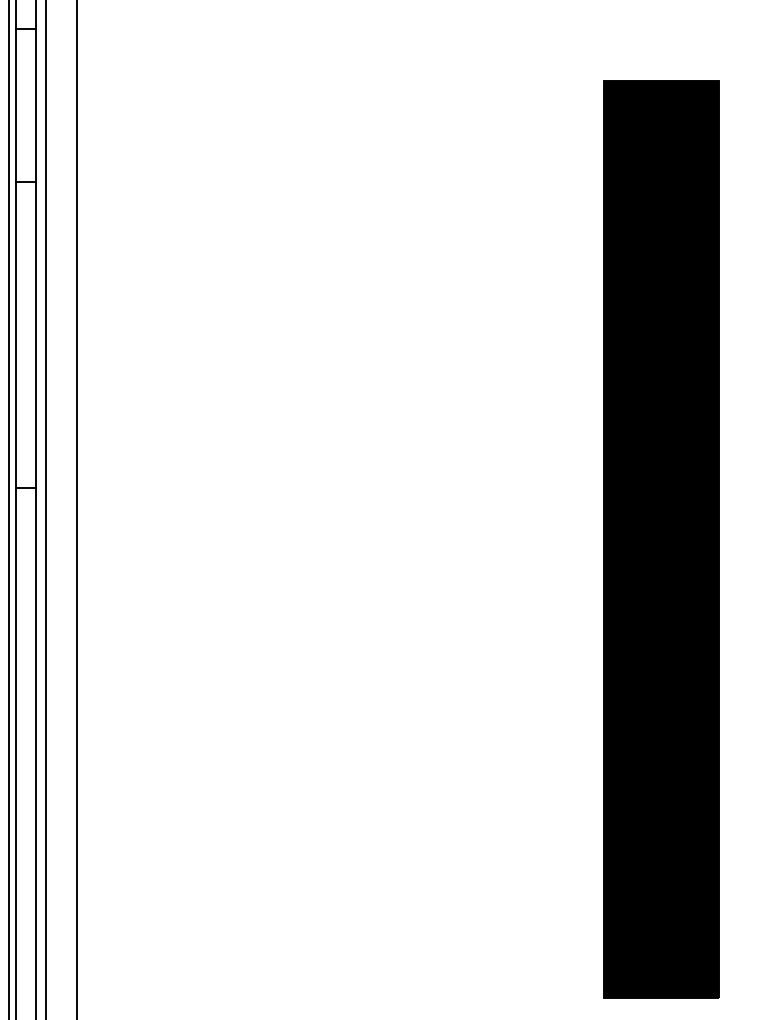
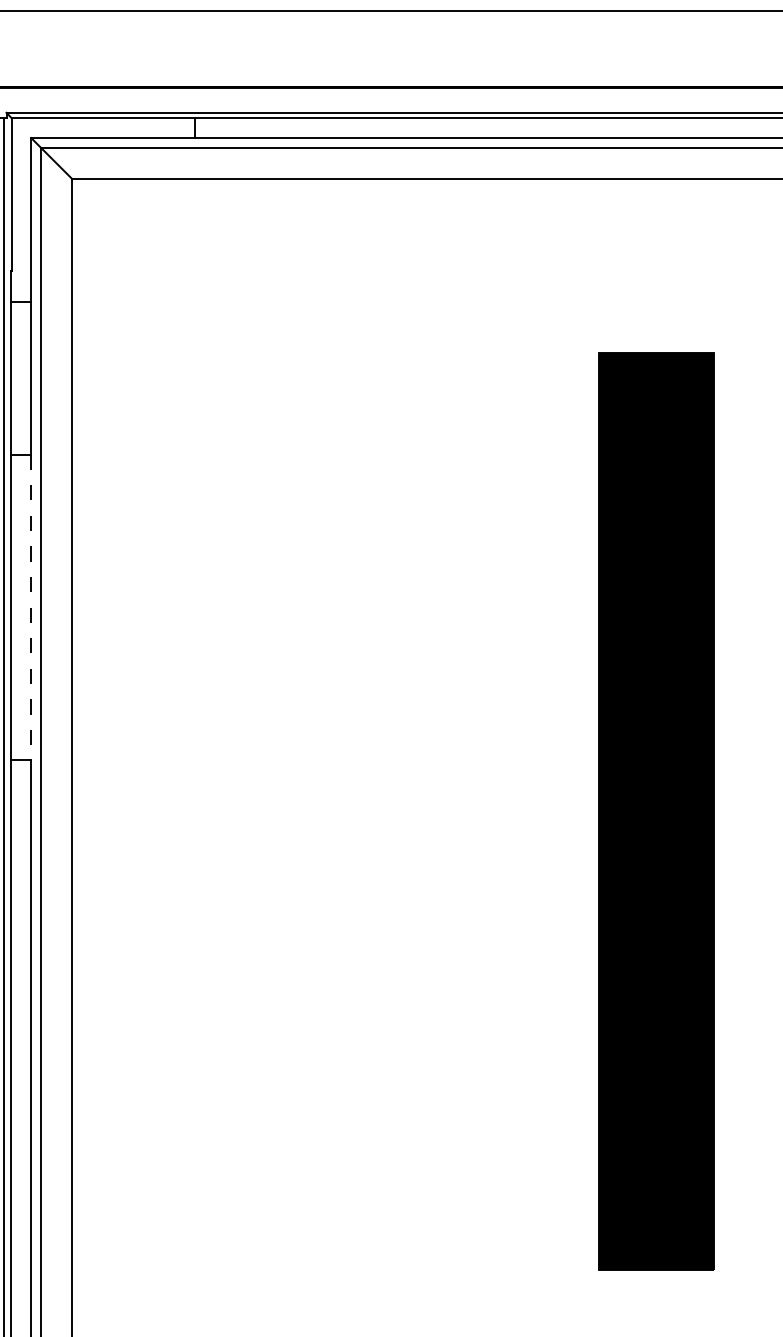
line: (36, 335) -> (31, 607), solid -> dashed

